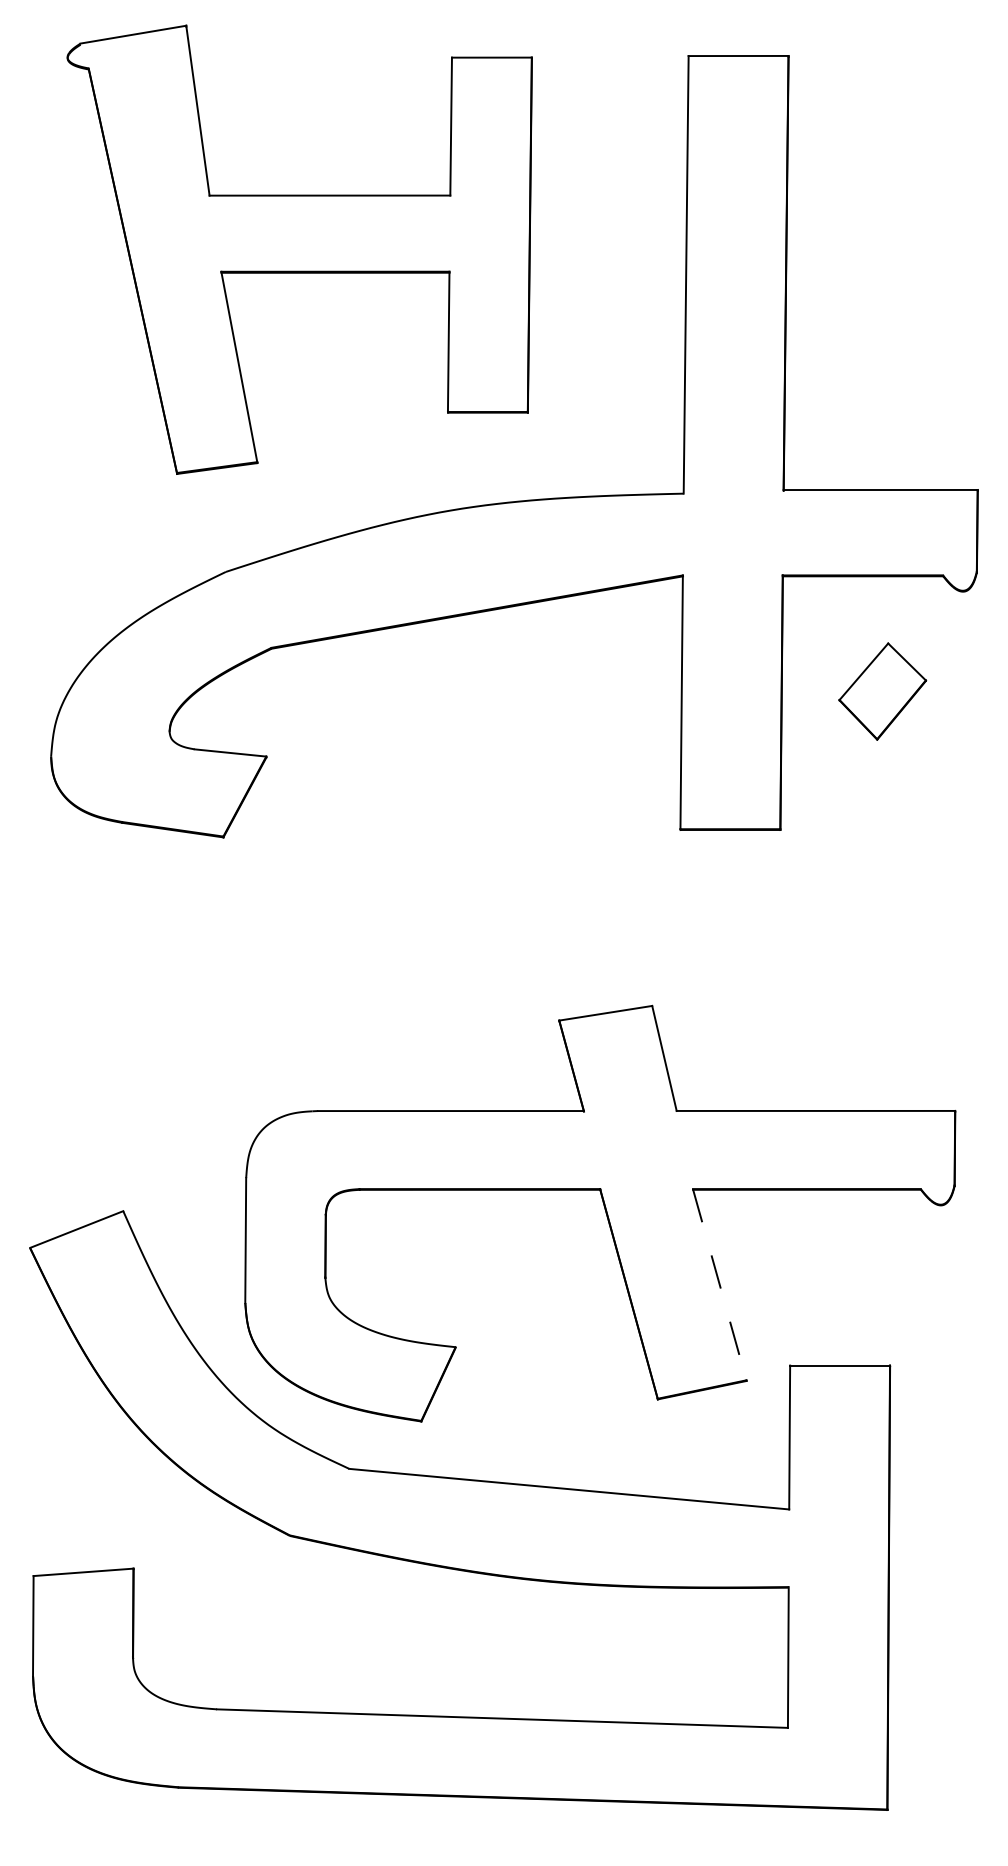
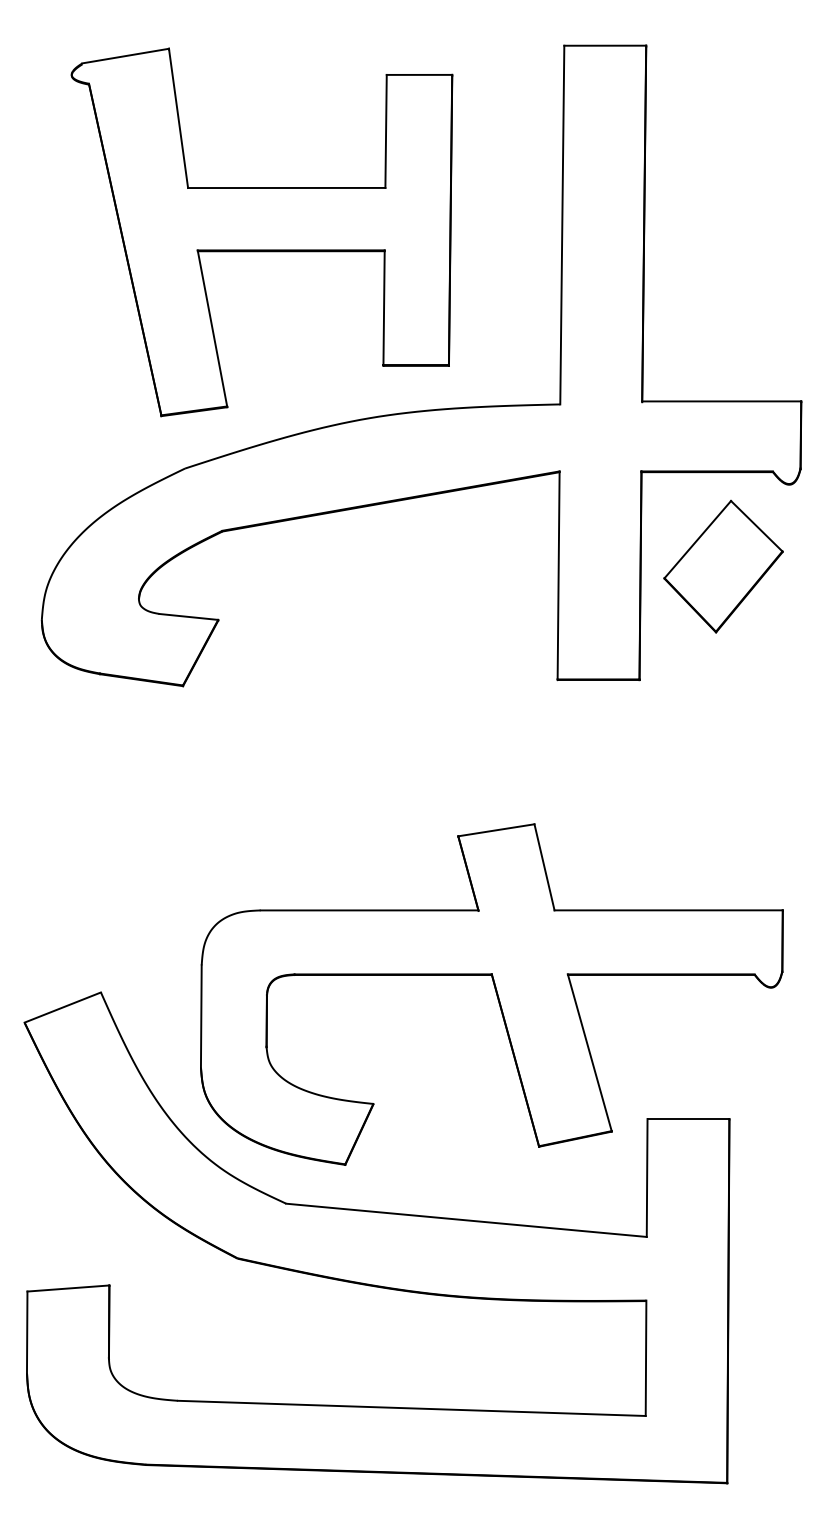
part: (299, 249) -> (261, 232), moved
part: (882, 691) -> (723, 566), size x1.67
line: (719, 1285) -> (589, 1053), dashed -> solid

